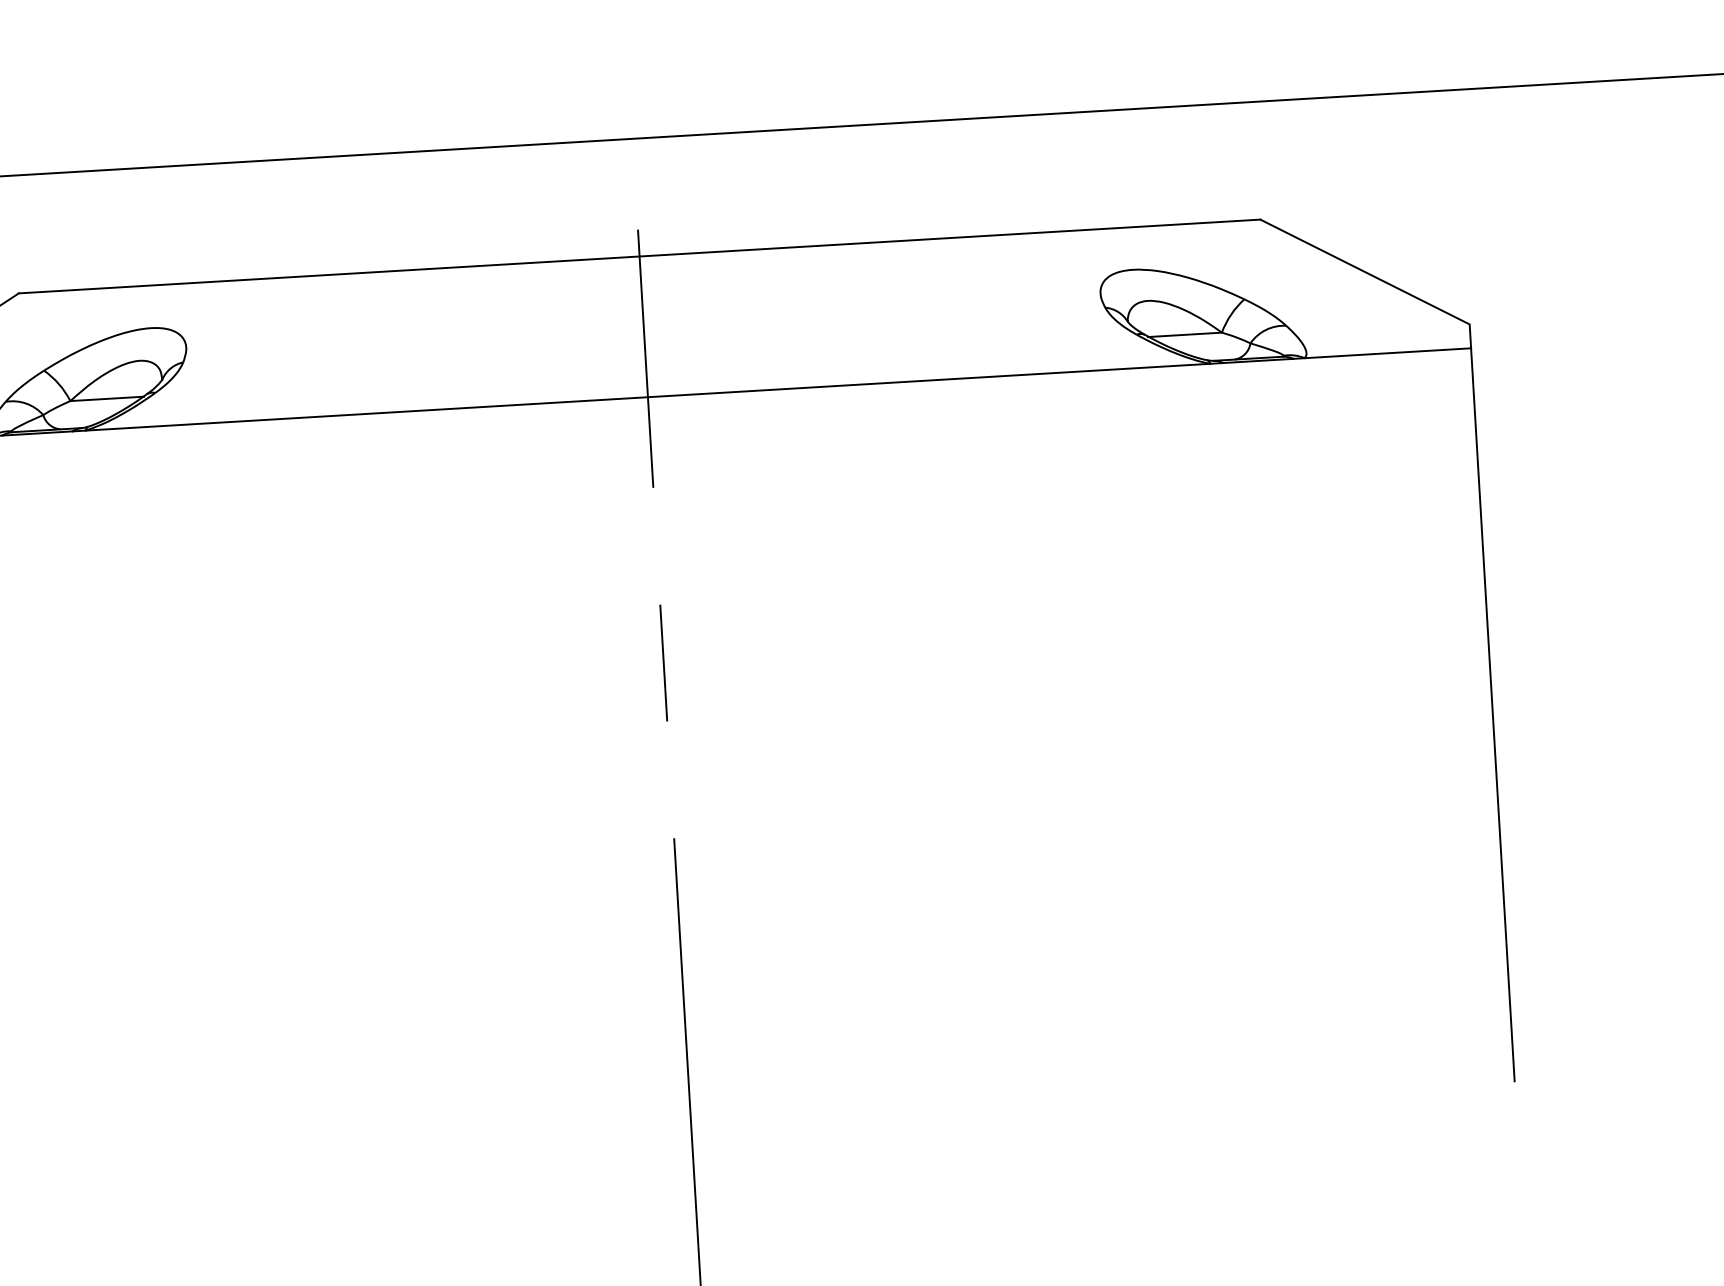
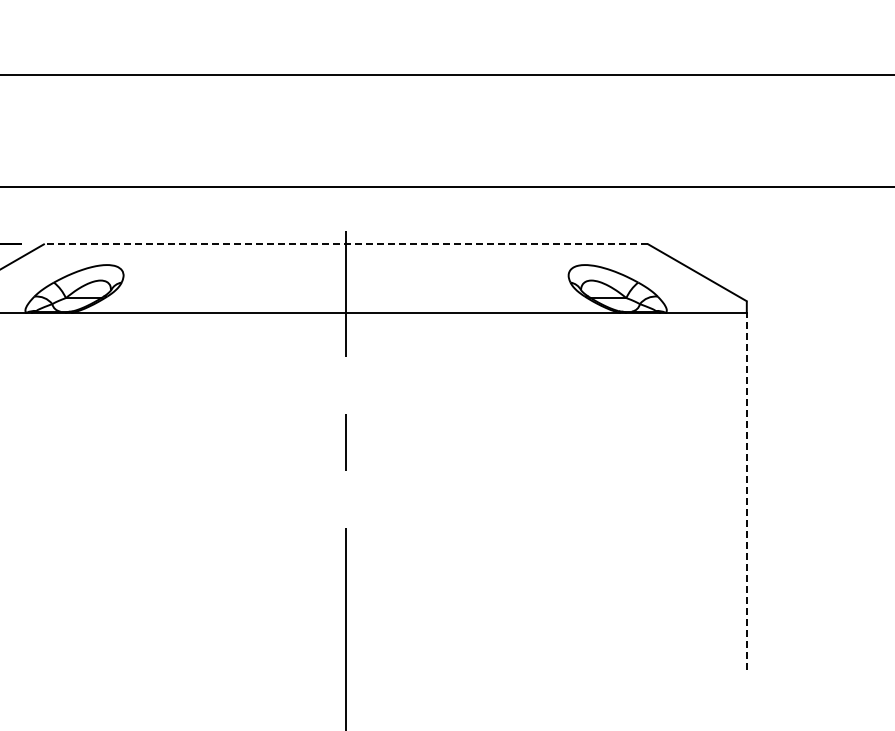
line: (638, 256) -> (345, 244), solid -> dashed
line: (1492, 713) -> (746, 490), solid -> dashed

